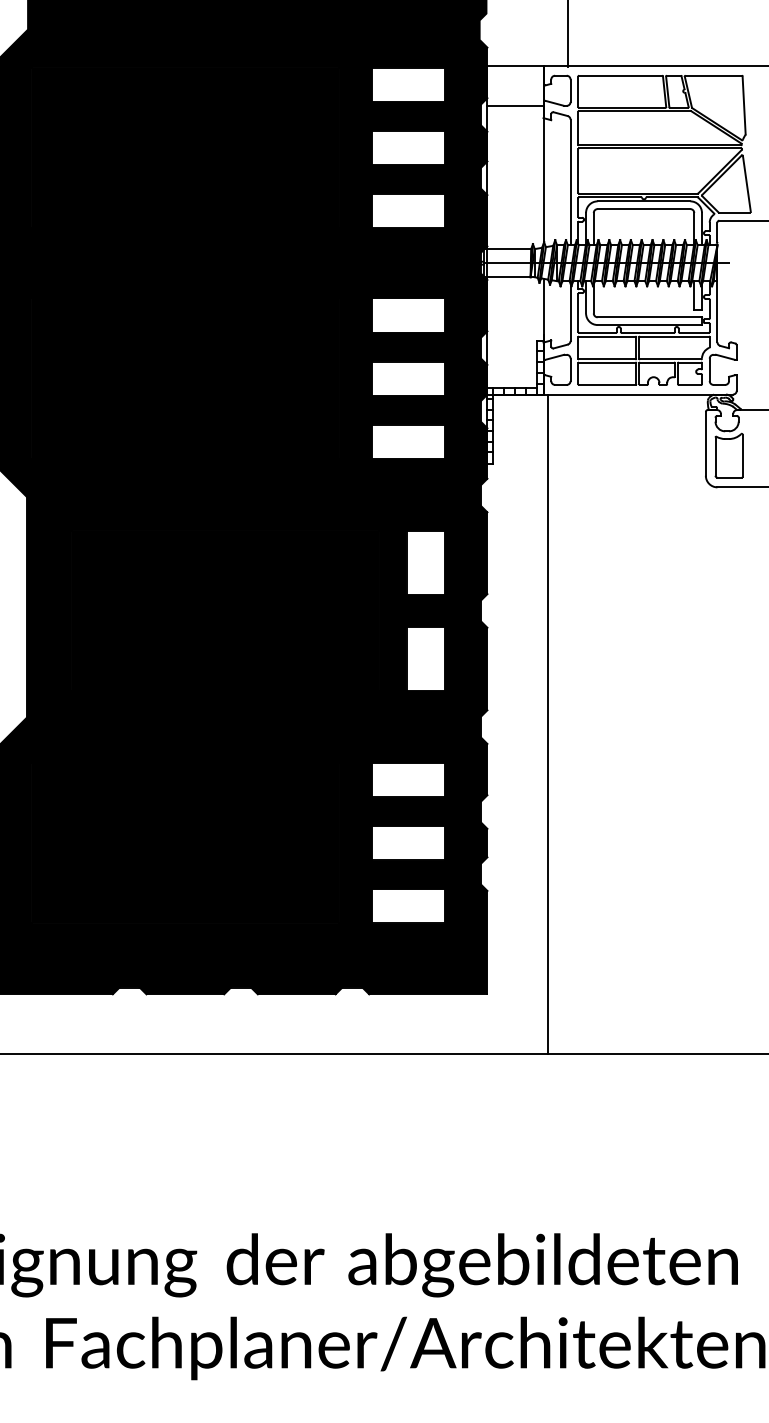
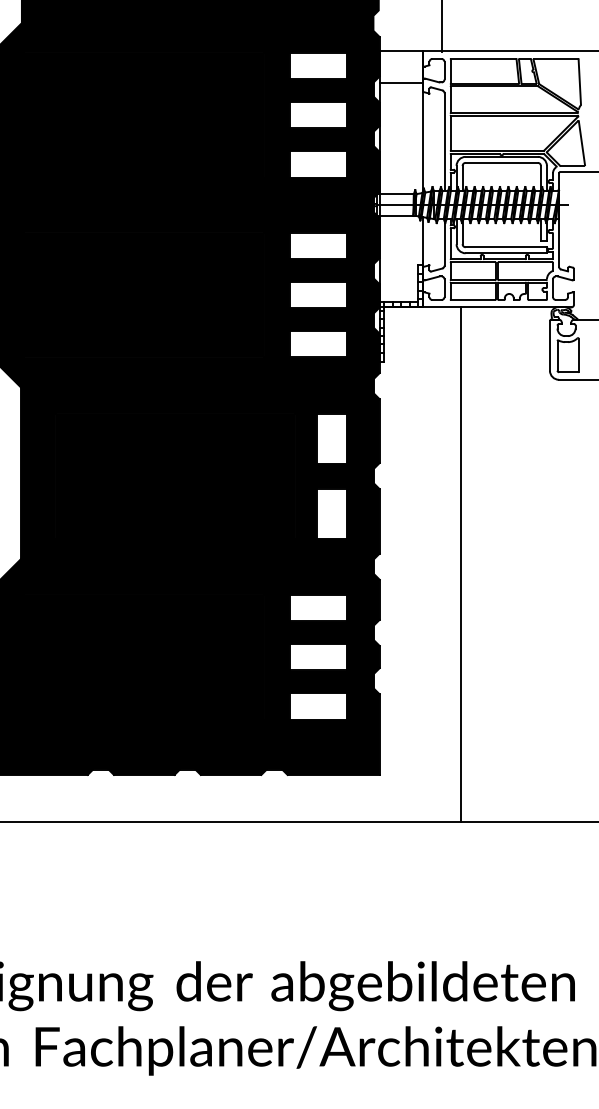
line: (547, 724) -> (460, 564), moved

